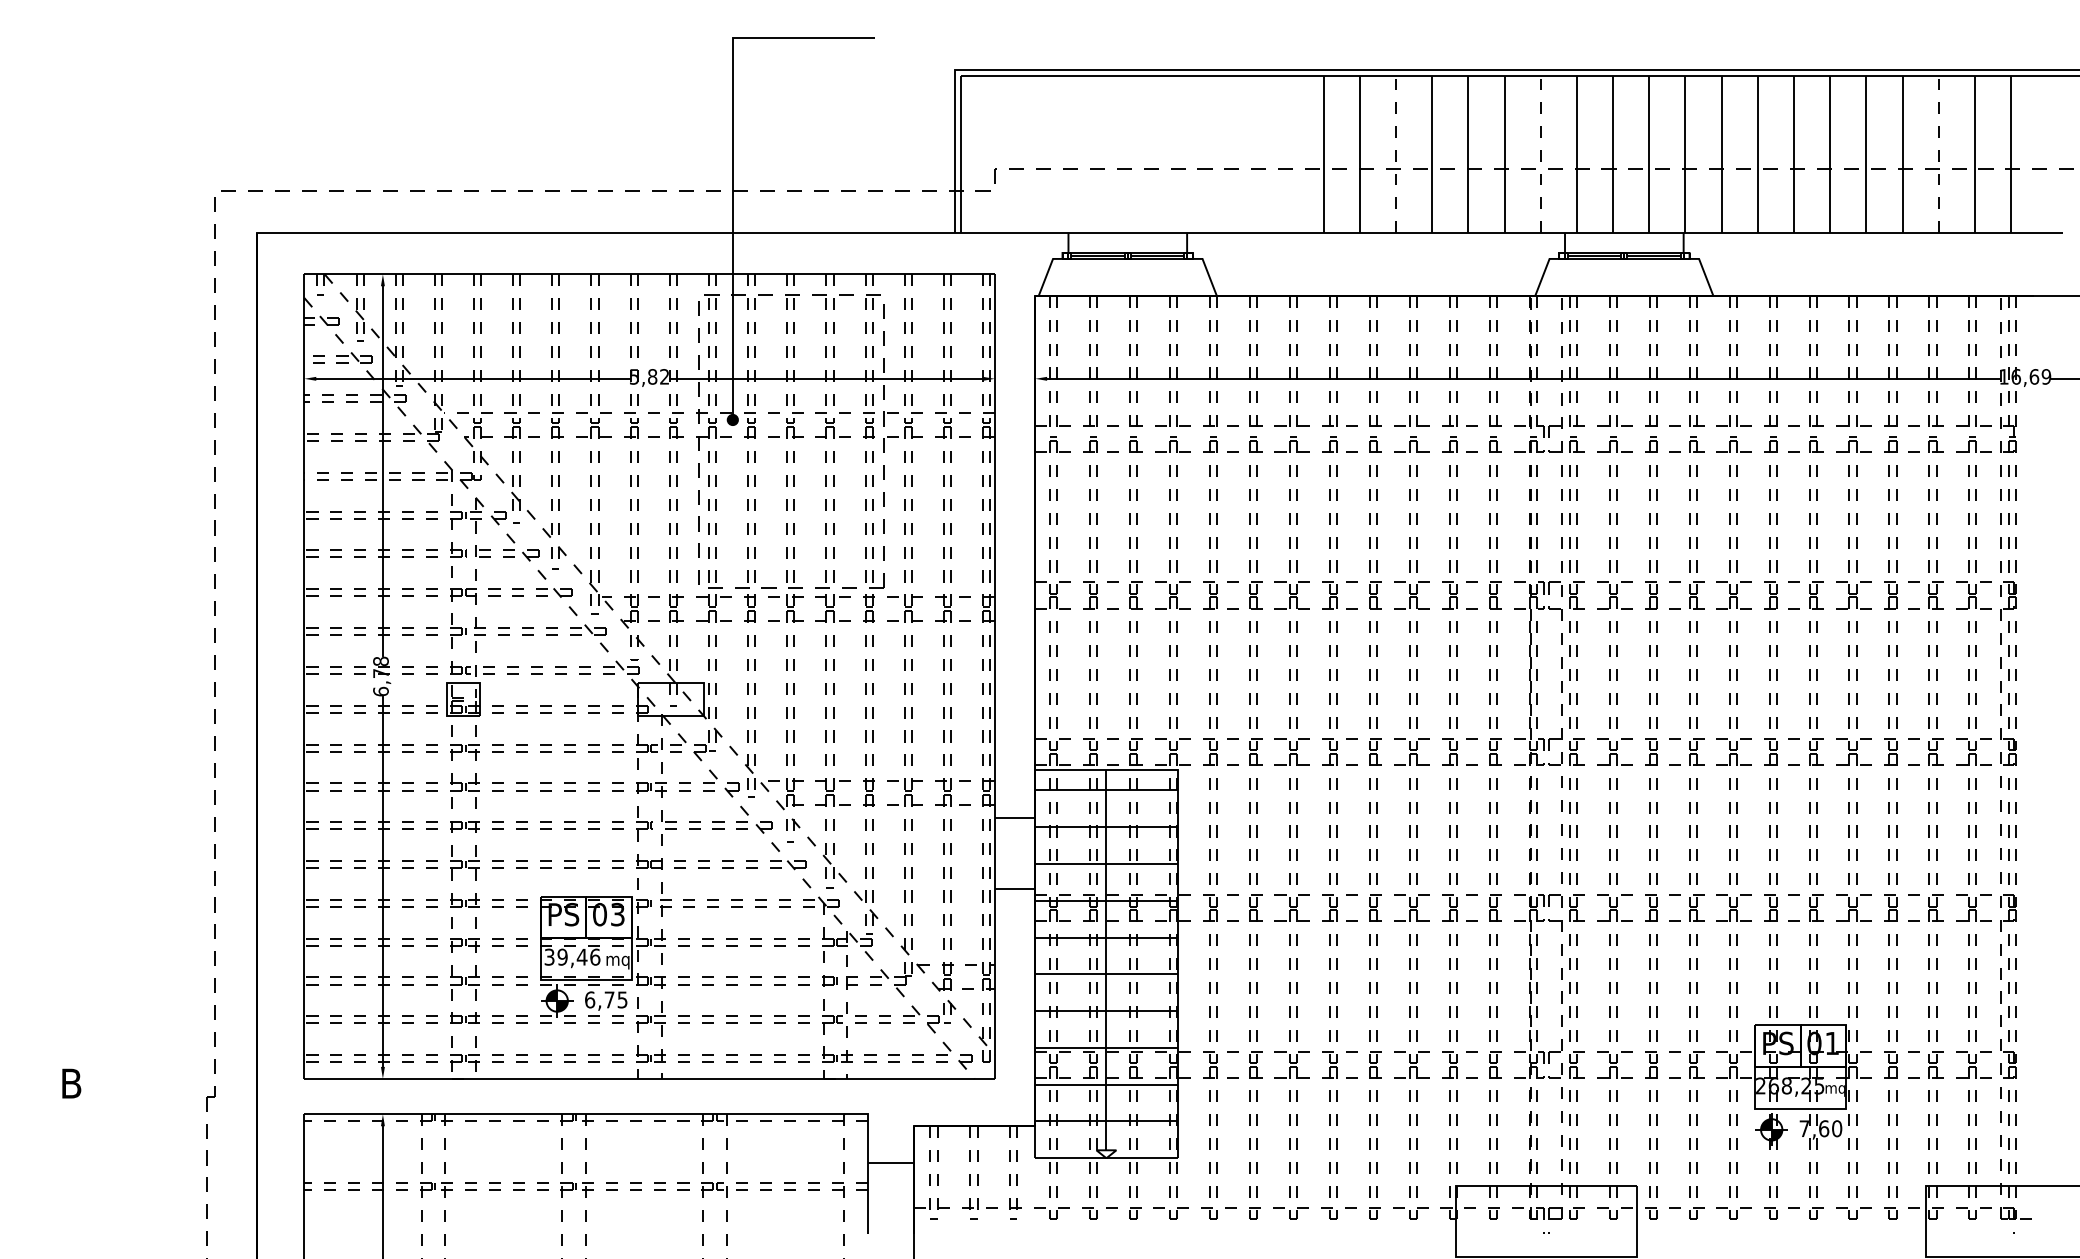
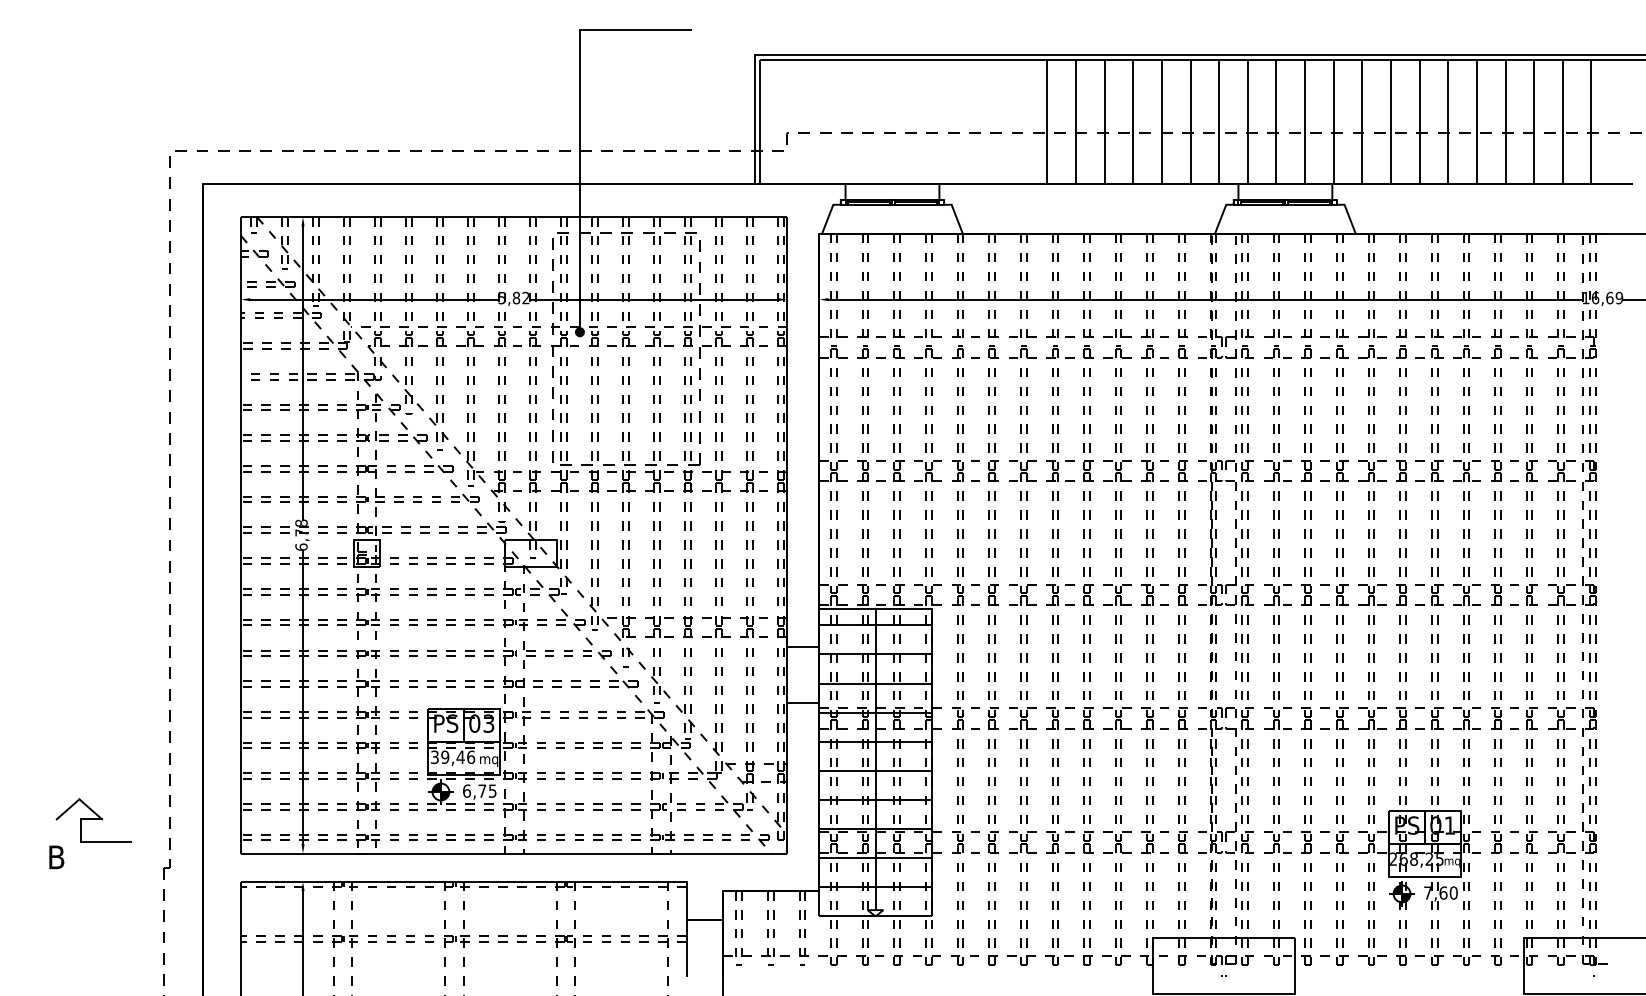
line: (1395, 154) -> (1104, 122), dashed -> solid
line: (1541, 154) -> (1219, 122), dashed -> solid
line: (1939, 154) -> (1534, 122), dashed -> solid
part: (118, 1037) -> (93, 820), added

